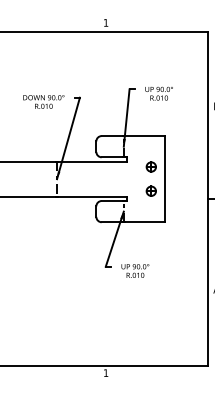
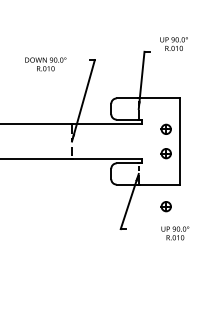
text: (158, 93) -> (173, 43), moved
text: (43, 101) -> (45, 63), moved
part: (150, 243) -> (165, 205), added
text: (135, 270) -> (175, 232), moved

